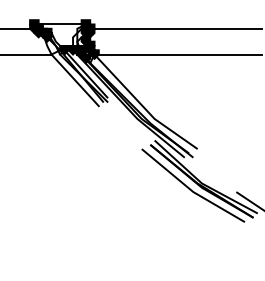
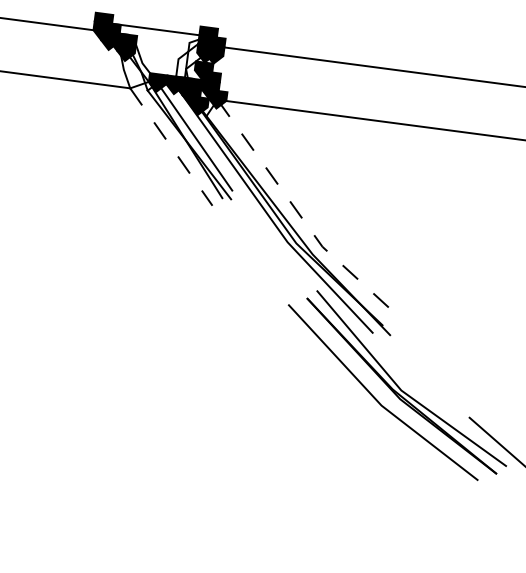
line: (75, 80) -> (171, 147), solid -> dashed
line: (143, 106) -> (303, 218), solid -> dashed

